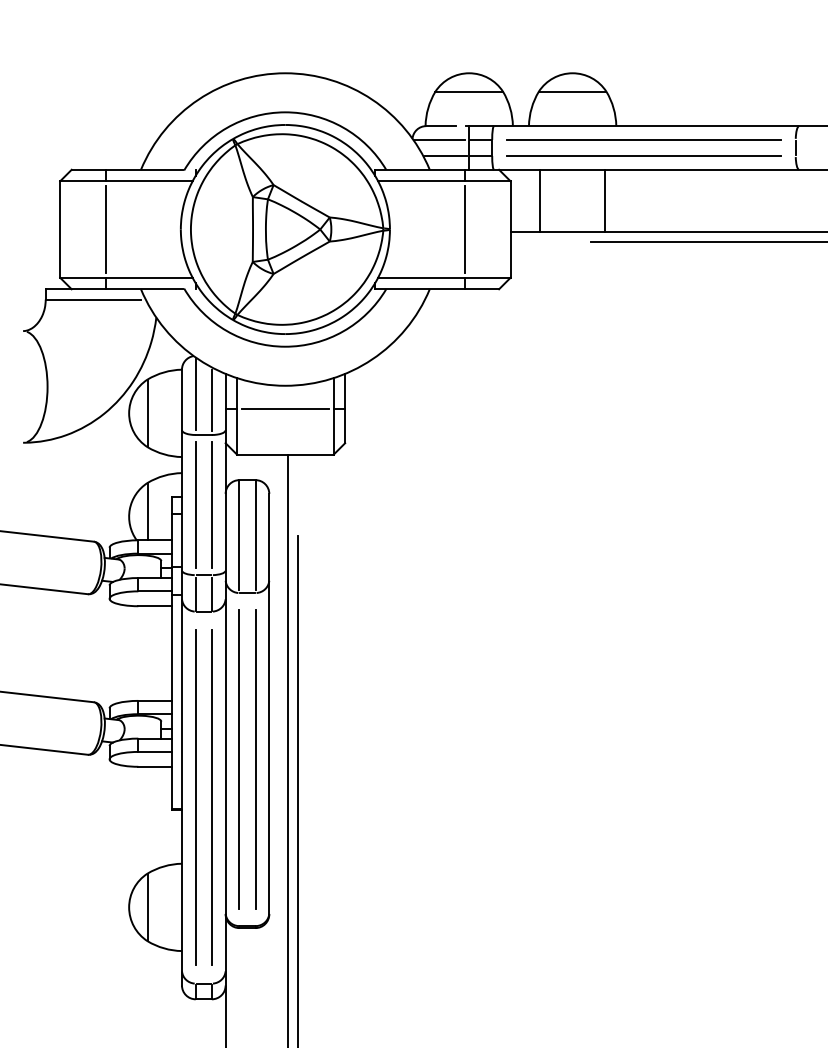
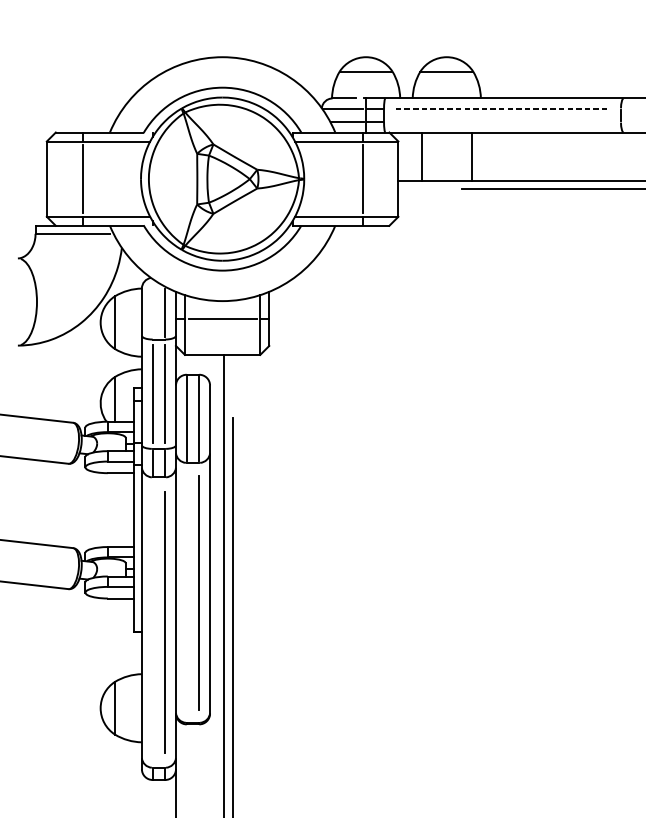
line: (644, 139) -> (502, 108), solid -> dashed
line: (643, 155) -> (502, 121), removed
line: (195, 394) -> (152, 307), removed
line: (238, 759) -> (186, 592), removed
line: (195, 797) -> (152, 622), removed

